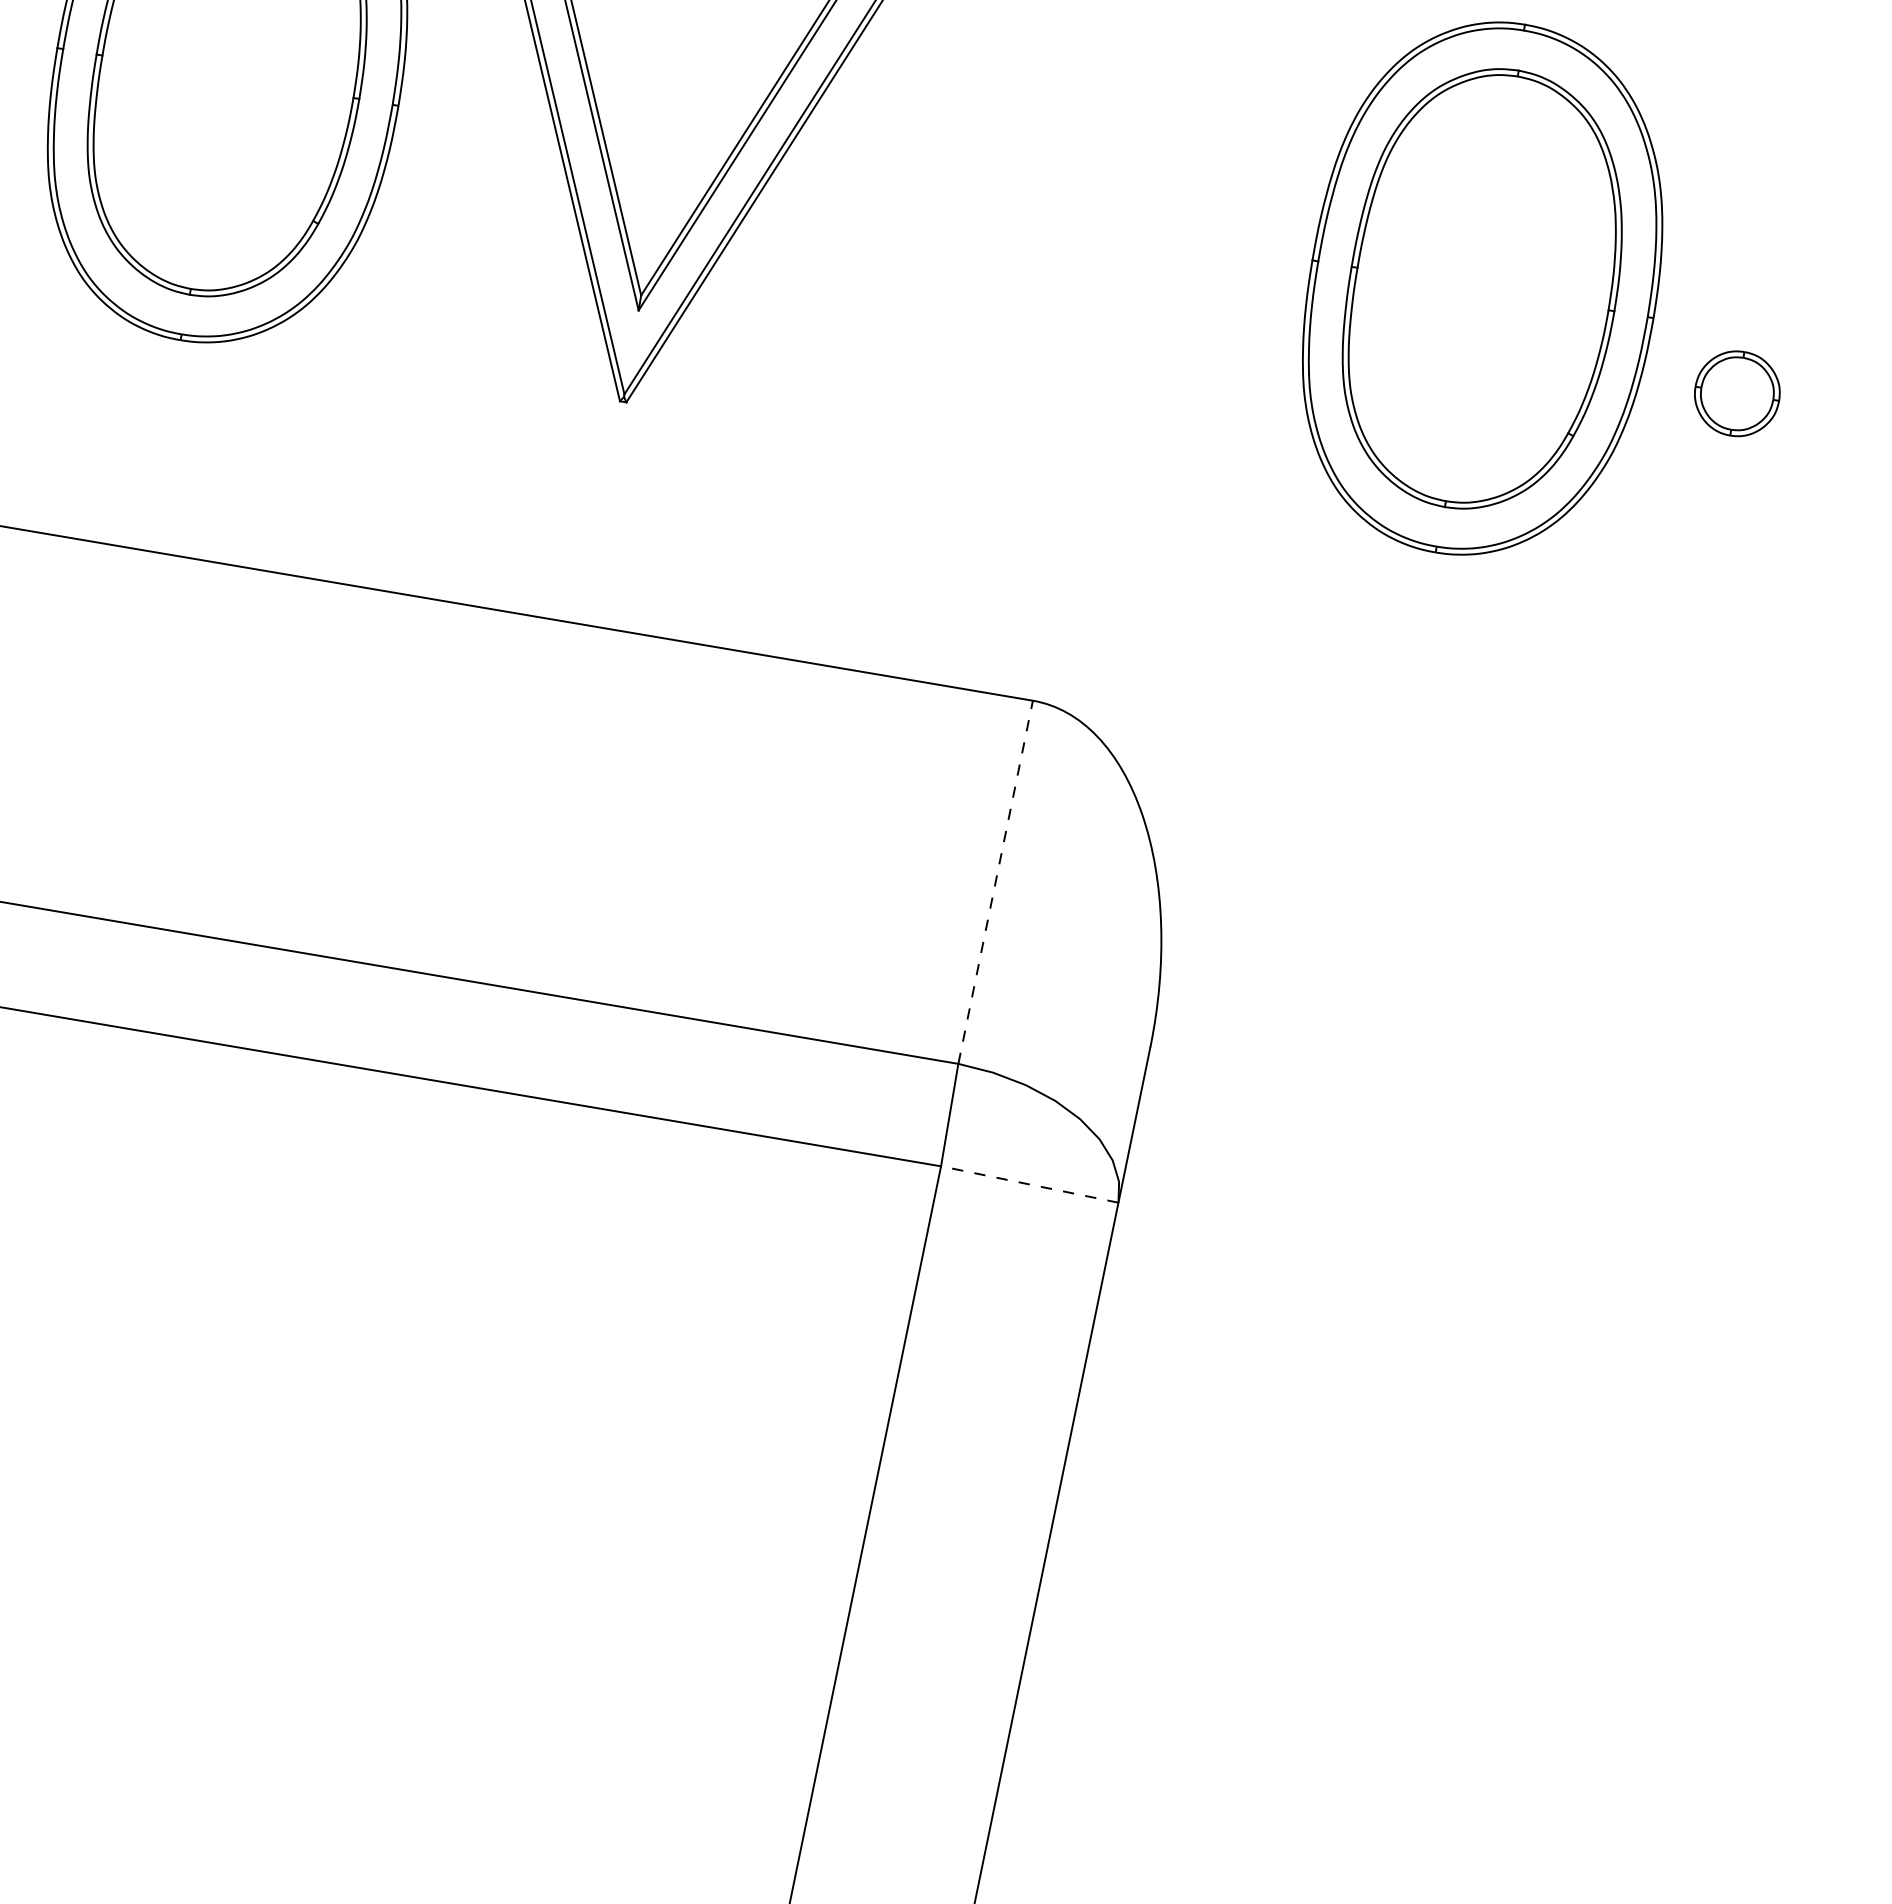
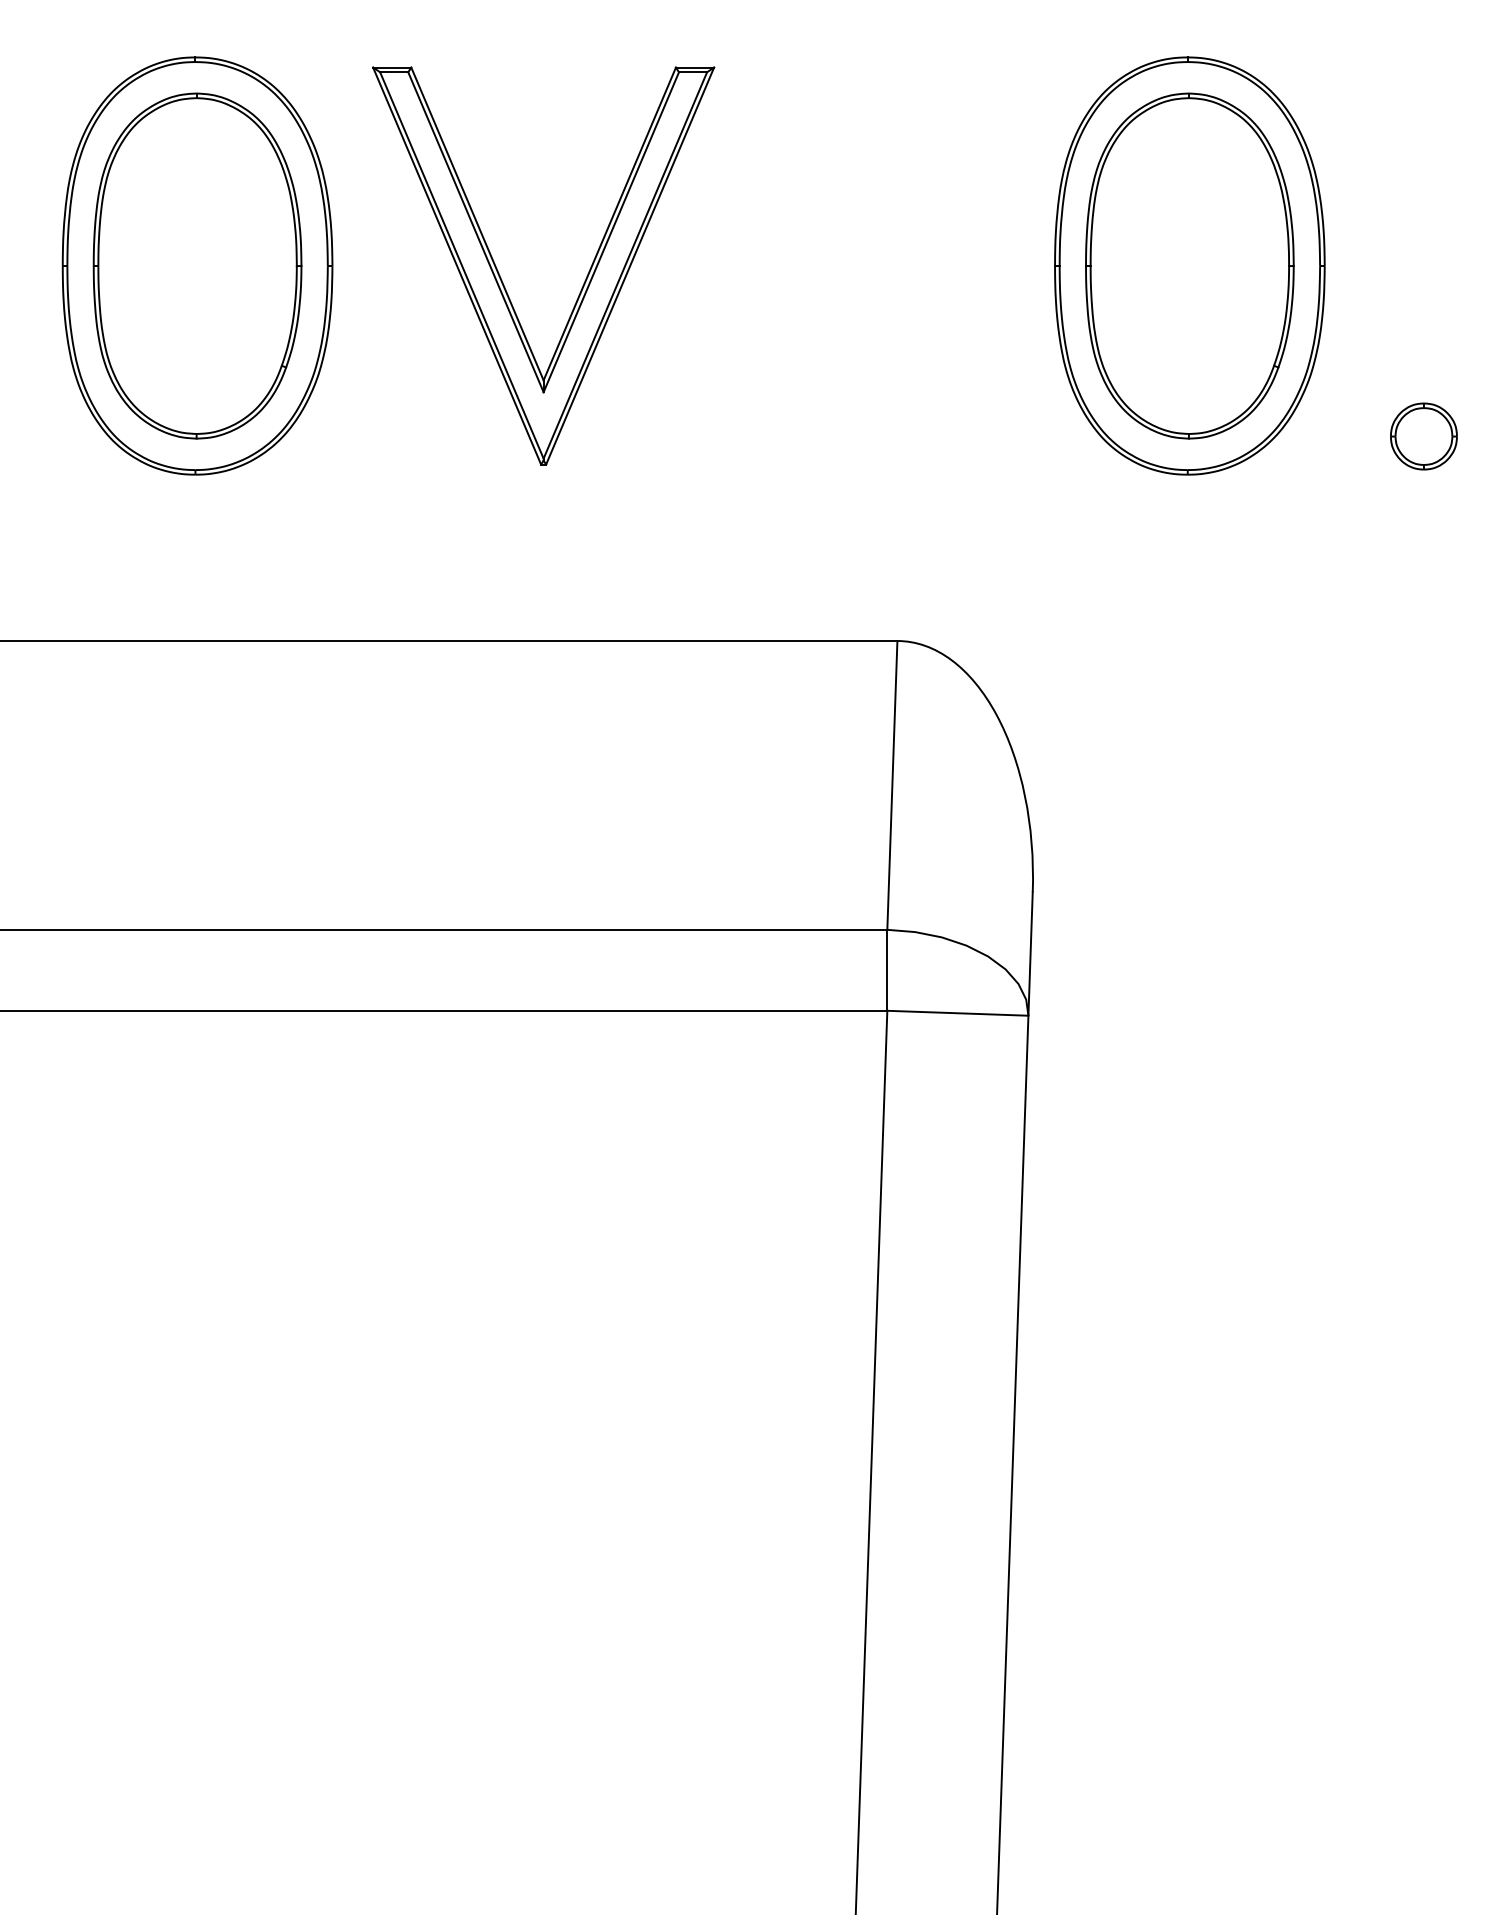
part: (1736, 393) -> (1423, 436), moved
line: (996, 881) -> (892, 784), dashed -> solid
line: (1029, 1184) -> (957, 1013), dashed -> solid

